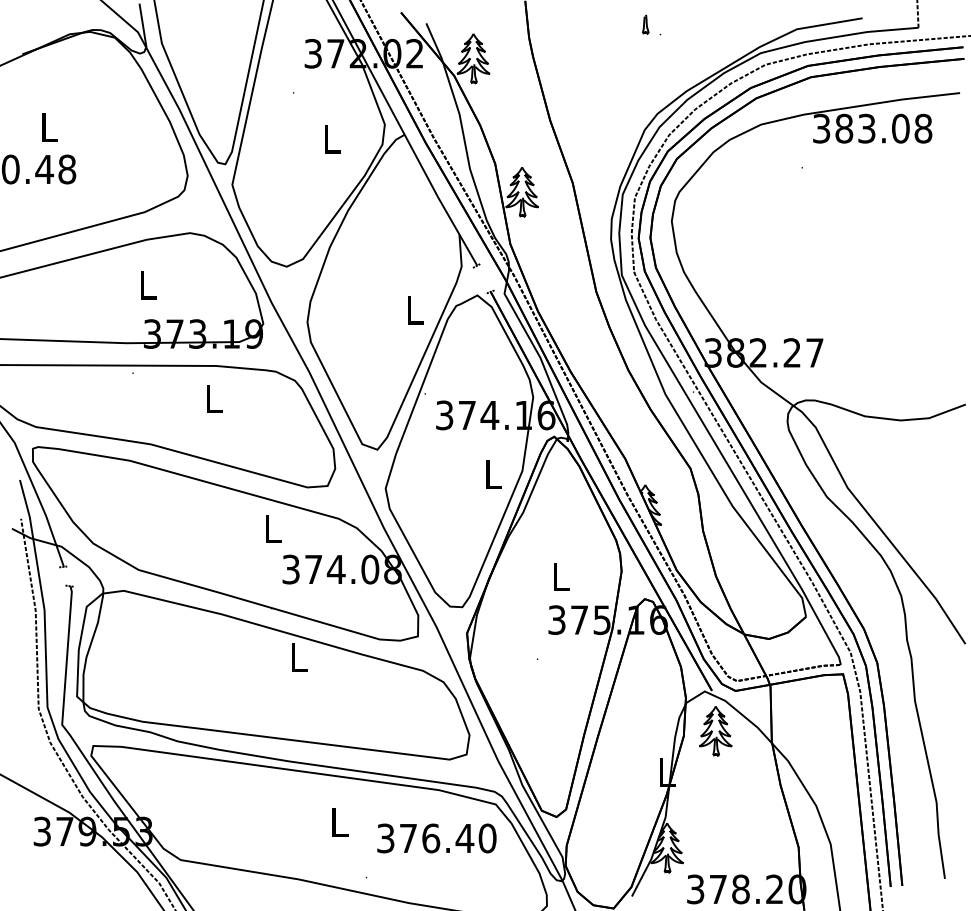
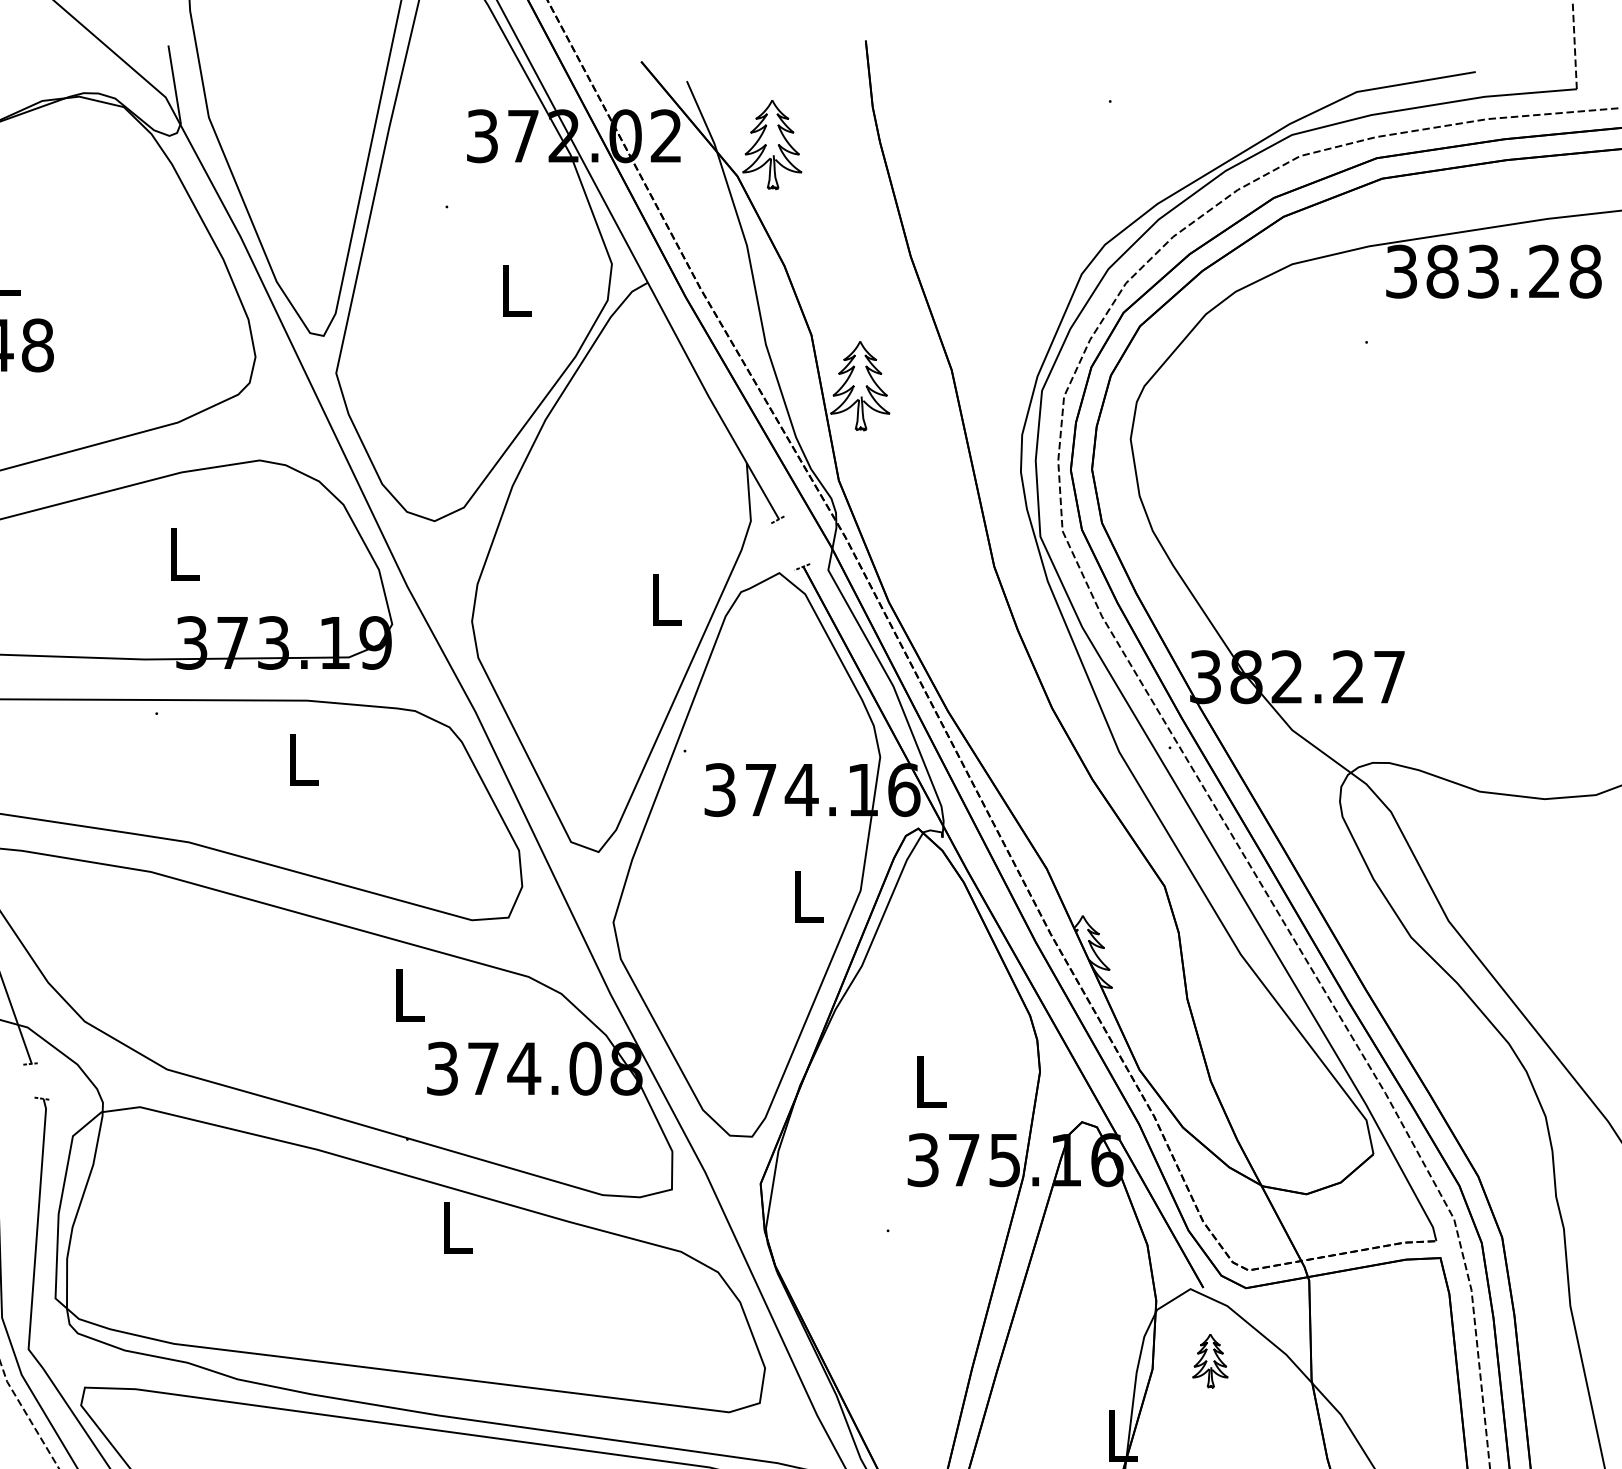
part: (645, 24) -> (1083, 83), removed
text: (900, 128) -> (1544, 271), 383.08 -> 383.28
part: (715, 731) -> (1209, 1361), size x0.6

